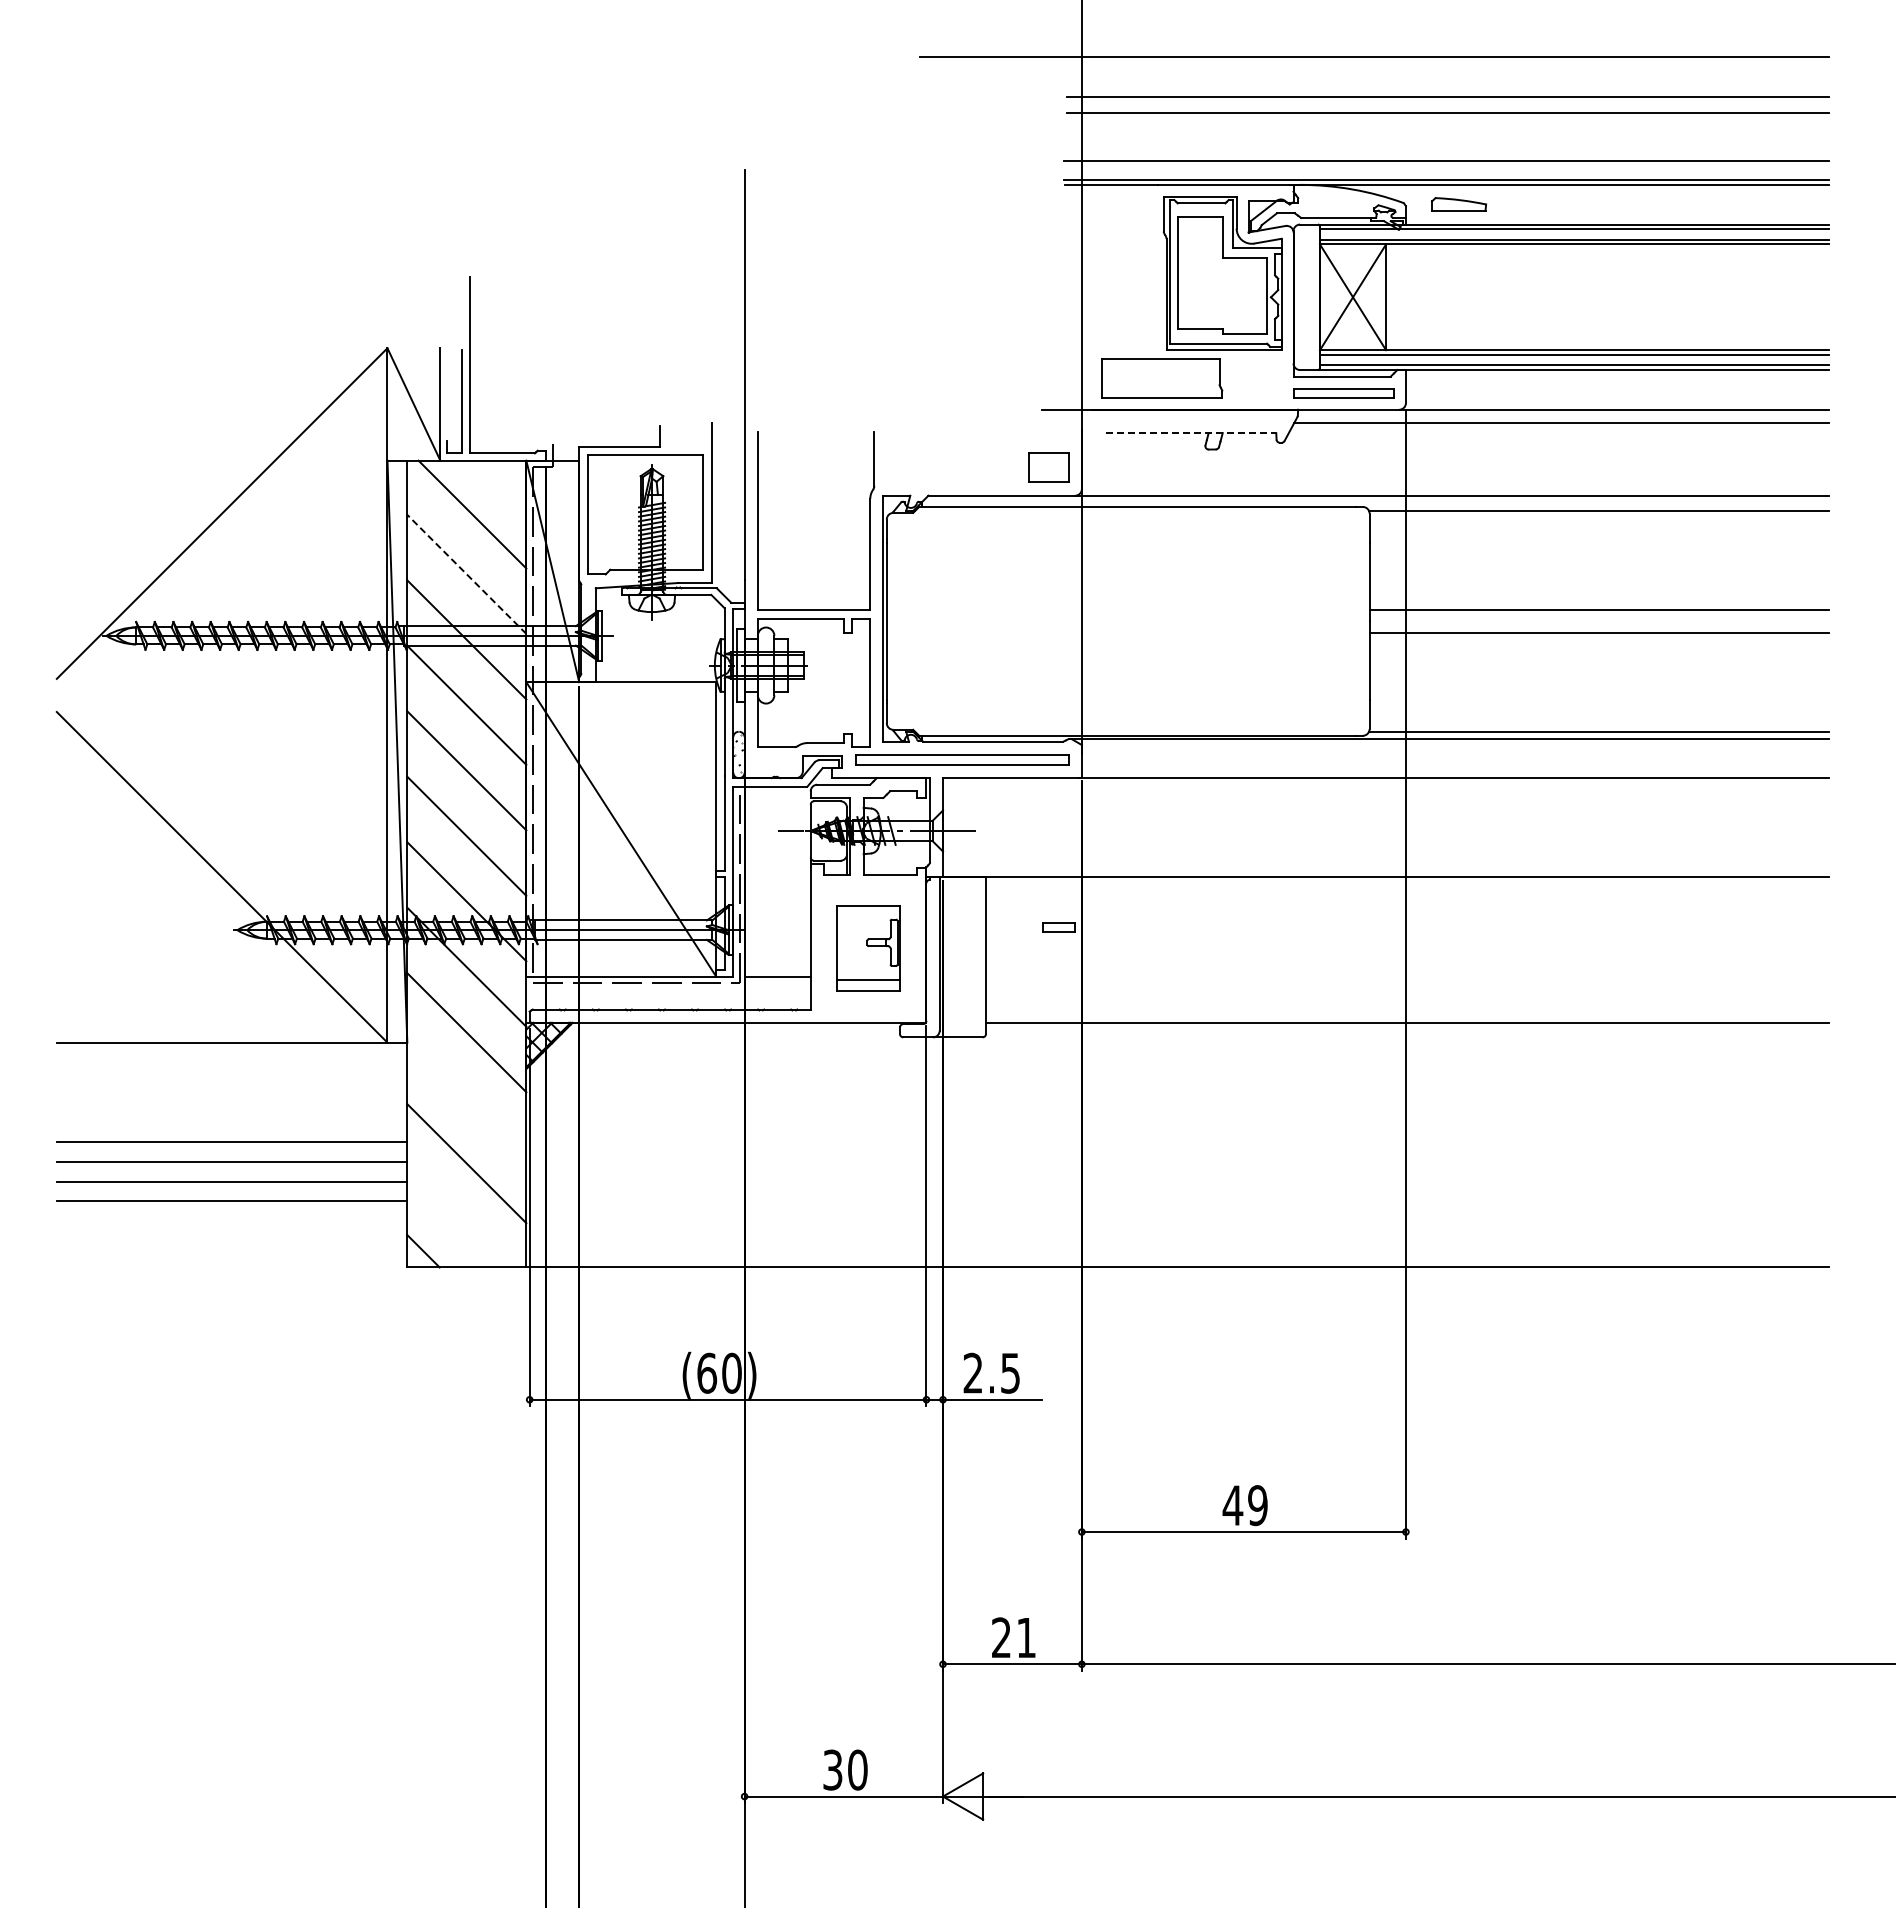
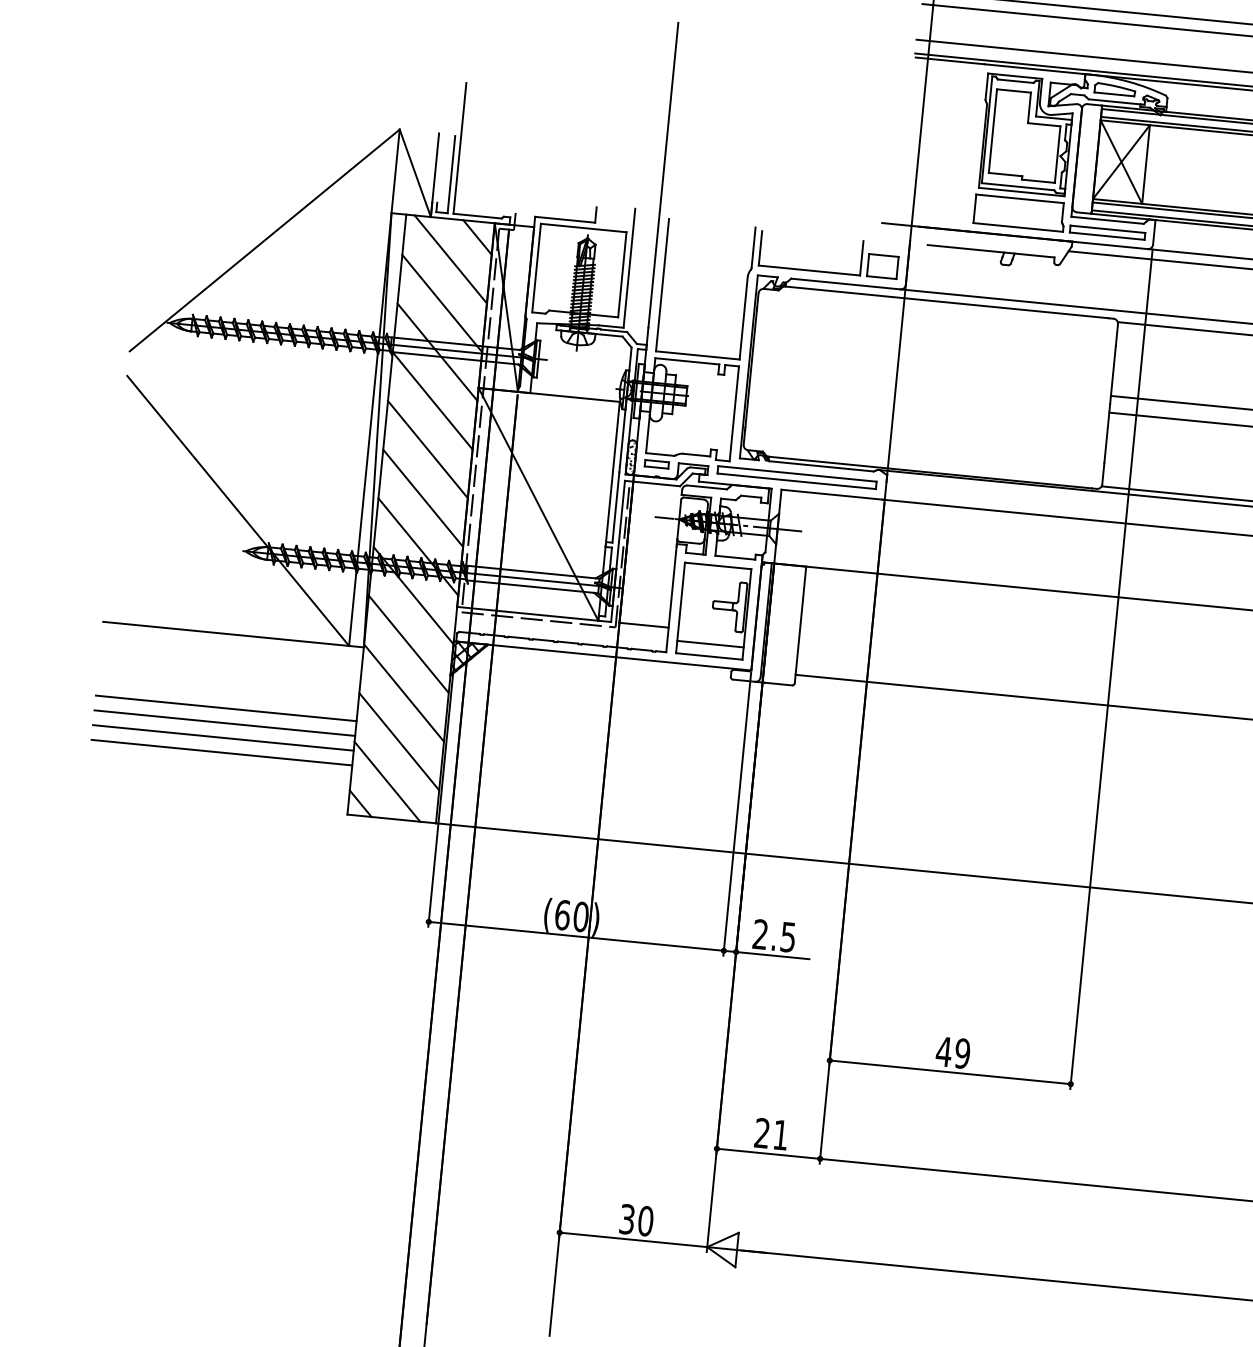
part: (1459, 204) -> (1115, 89), moved
part: (1162, 378) -> (1019, 213), moved
line: (1191, 433) -> (991, 251), dashed -> solid
line: (505, 481) -> (477, 237), added
part: (951, 481) -> (809, 269), added
line: (466, 574) -> (442, 303), dashed -> solid
part: (1058, 927) -> (656, 464), moved
part: (868, 948) -> (713, 611), size x1.43
line: (466, 1097) -> (403, 692), added
line: (456, 1218) -> (387, 781), added

